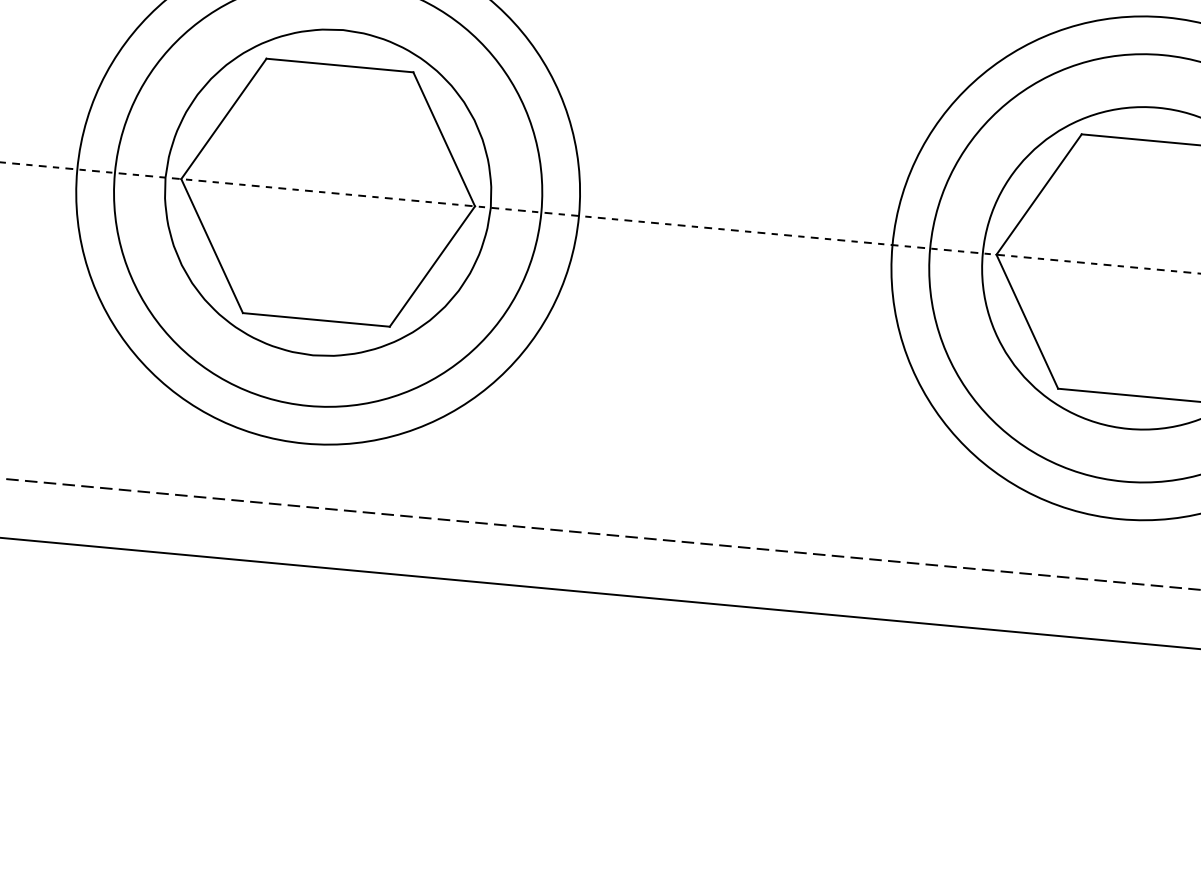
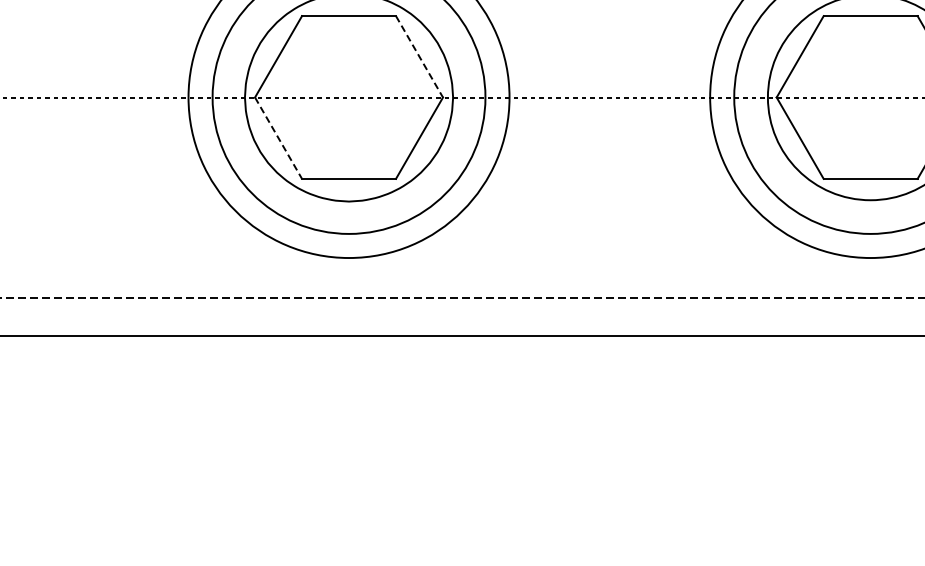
line: (444, 138) -> (419, 56), solid -> dashed
line: (211, 246) -> (278, 138), solid -> dashed

